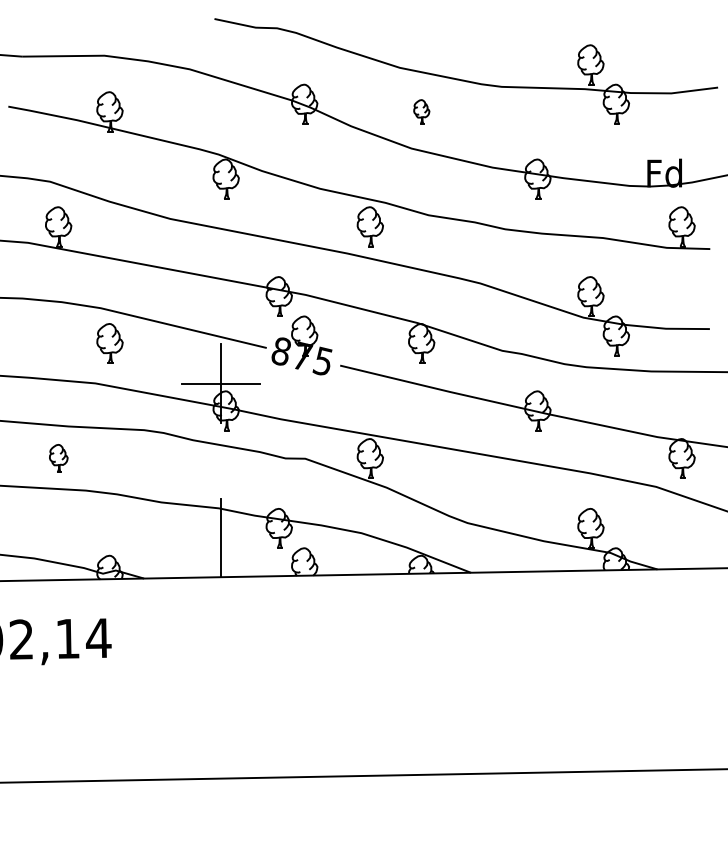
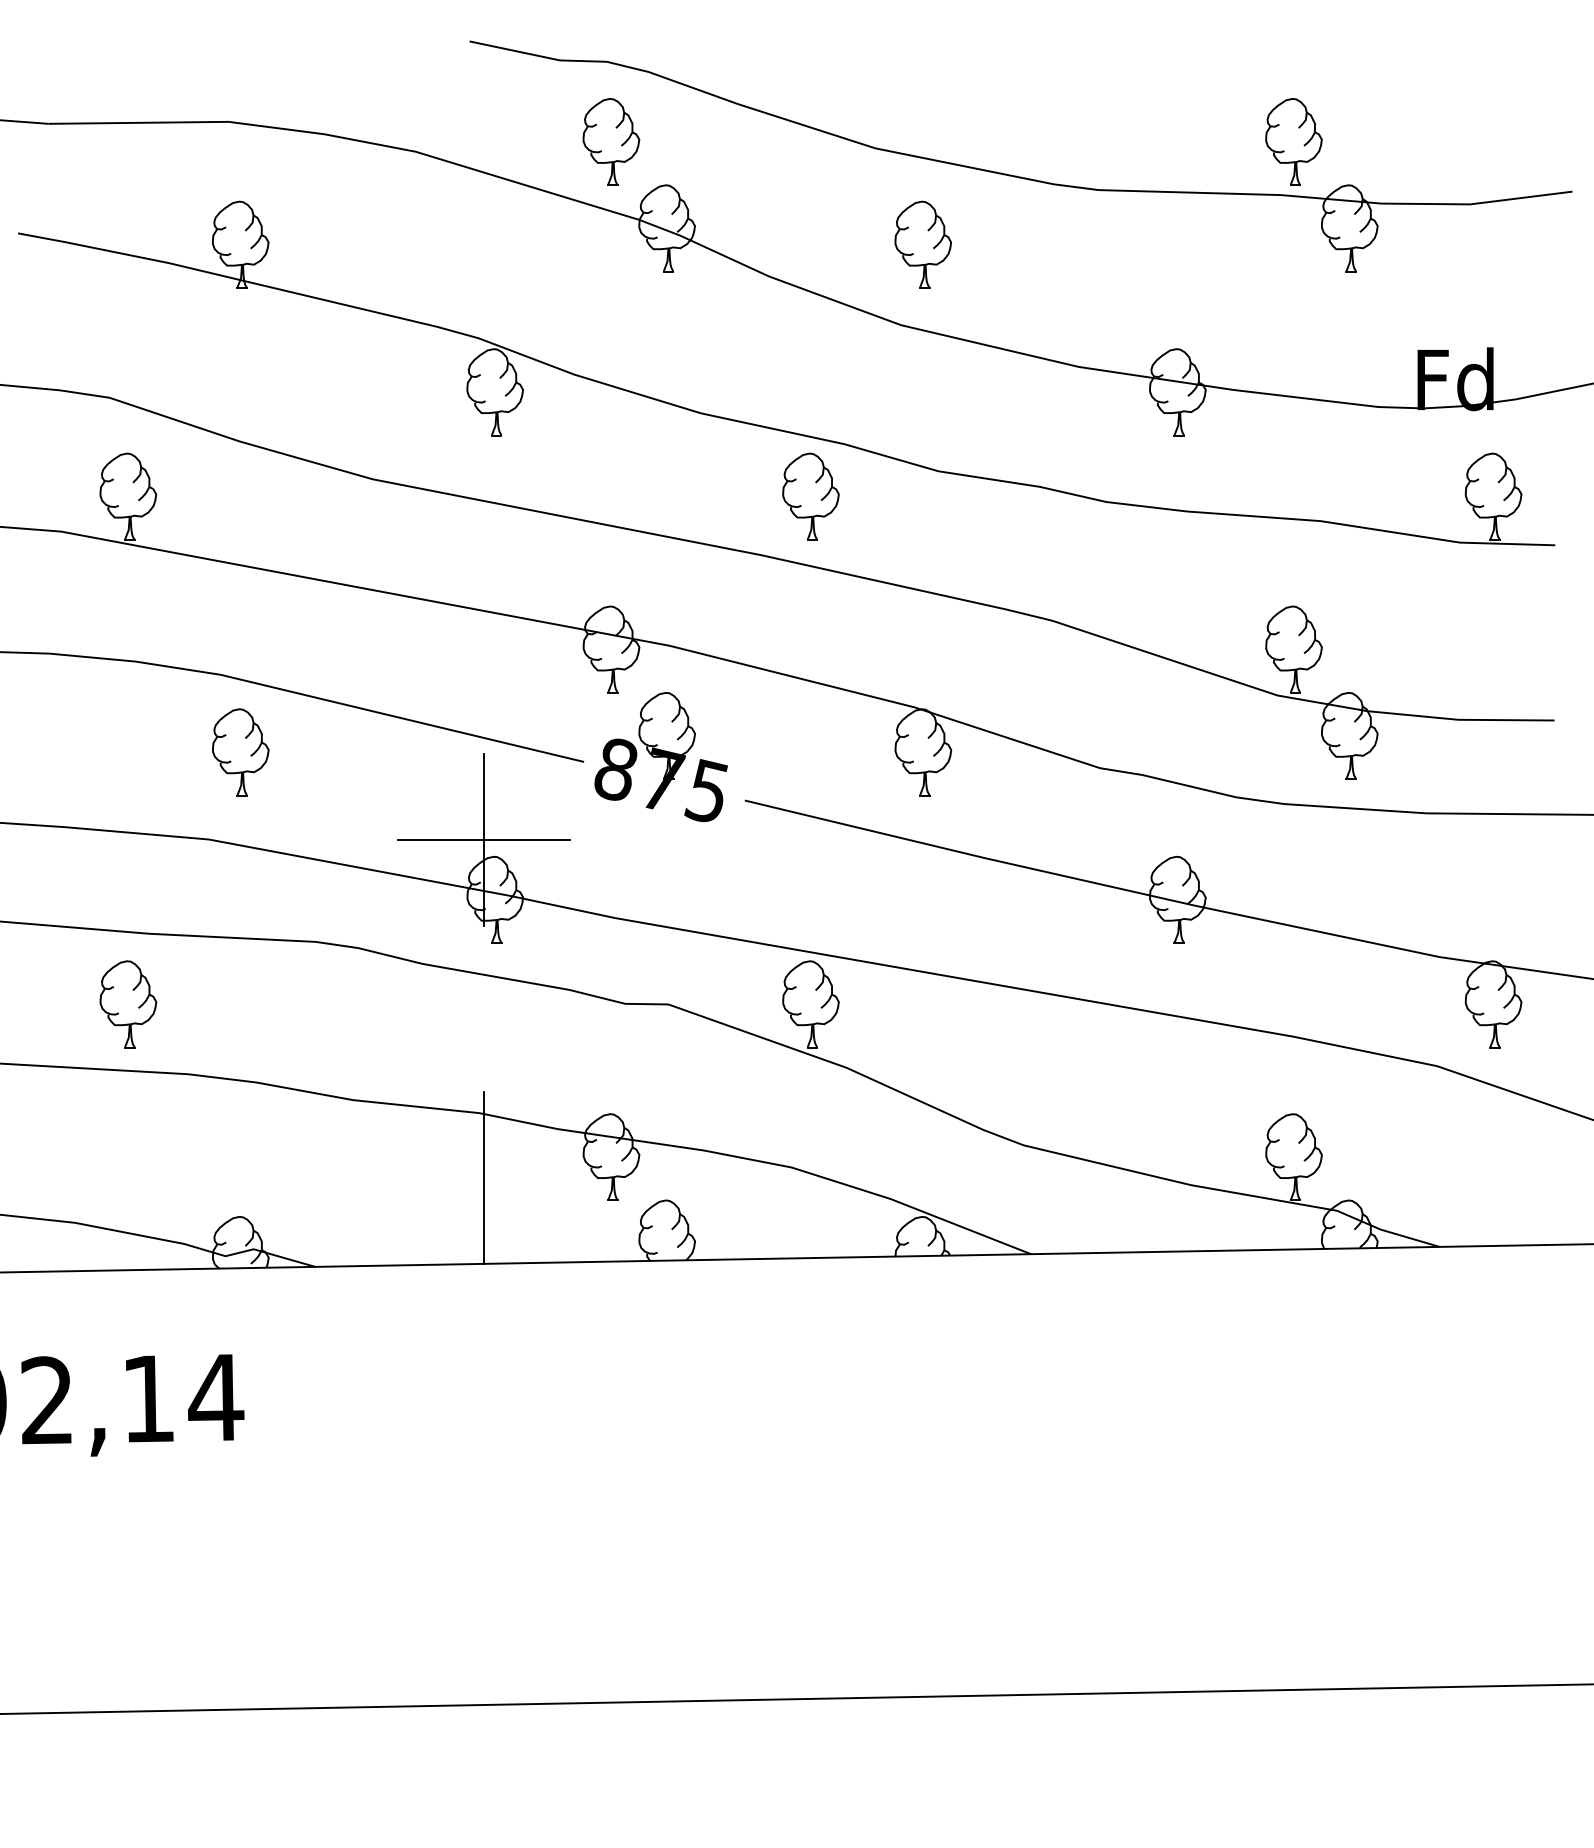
part: (278, 64) -> (609, 141), added
part: (421, 111) -> (922, 244), size x1.67
part: (58, 458) -> (127, 1003), size x1.43

